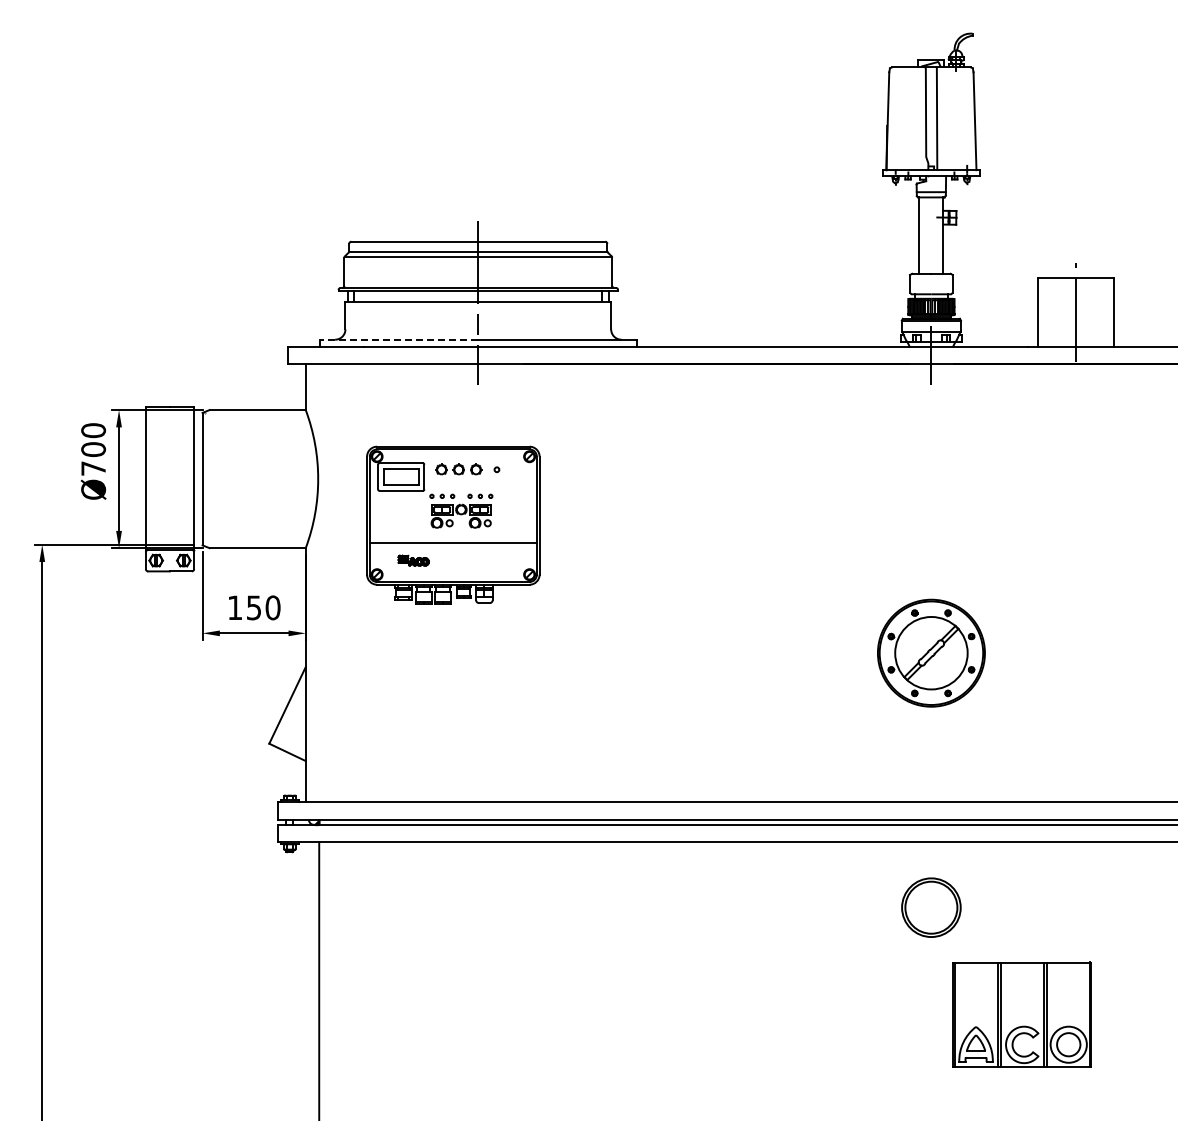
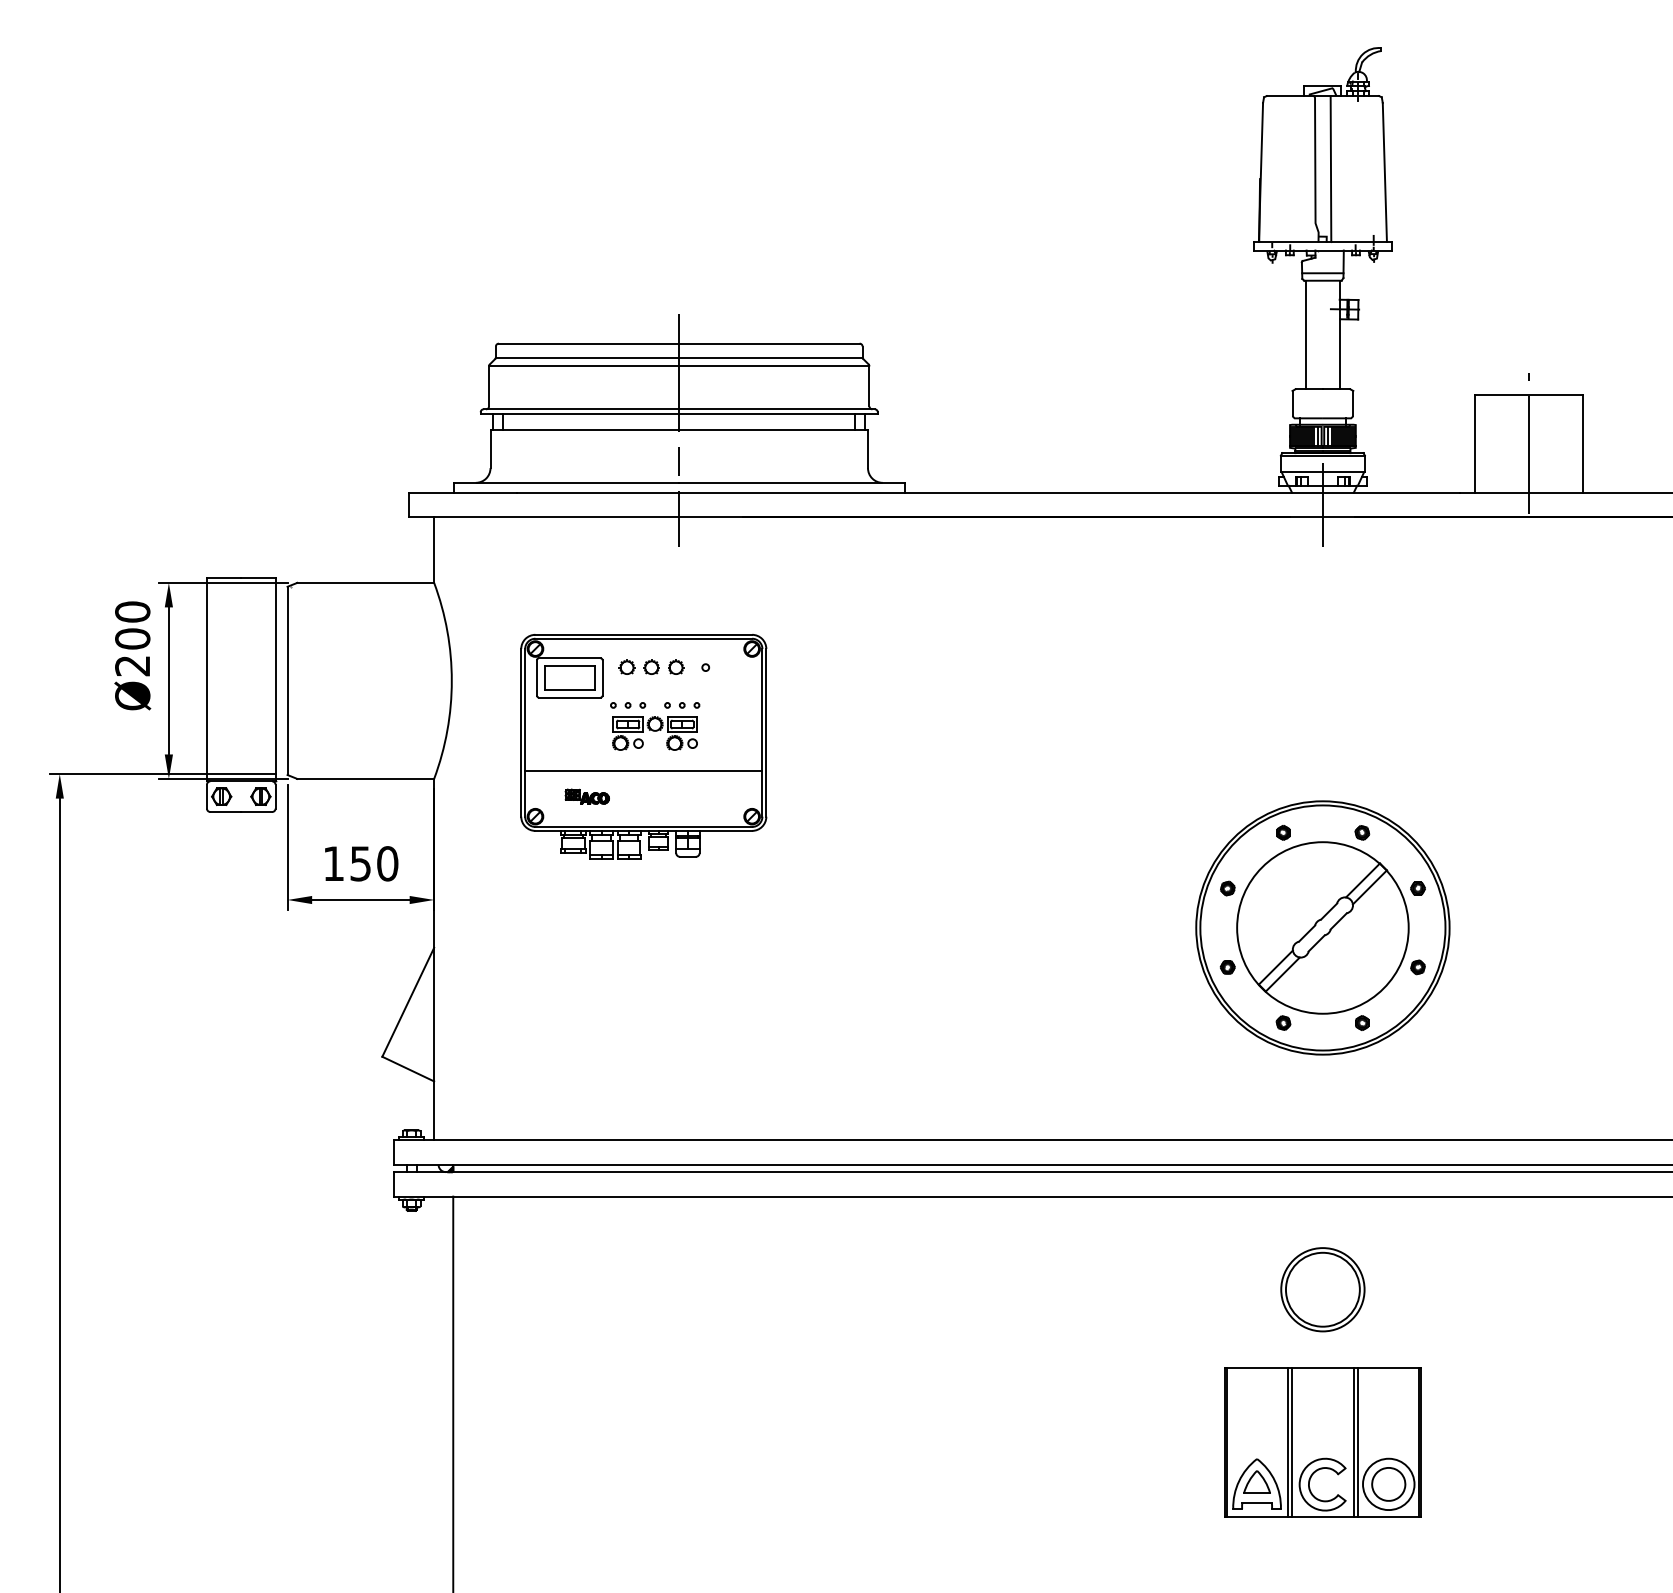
line: (398, 339) -> (565, 482), dashed -> solid
text: (93, 468) -> (132, 665), Ø700 -> Ø200
part: (931, 653) -> (1323, 928), size x1.67
part: (1021, 1014) -> (1321, 1441), moved

